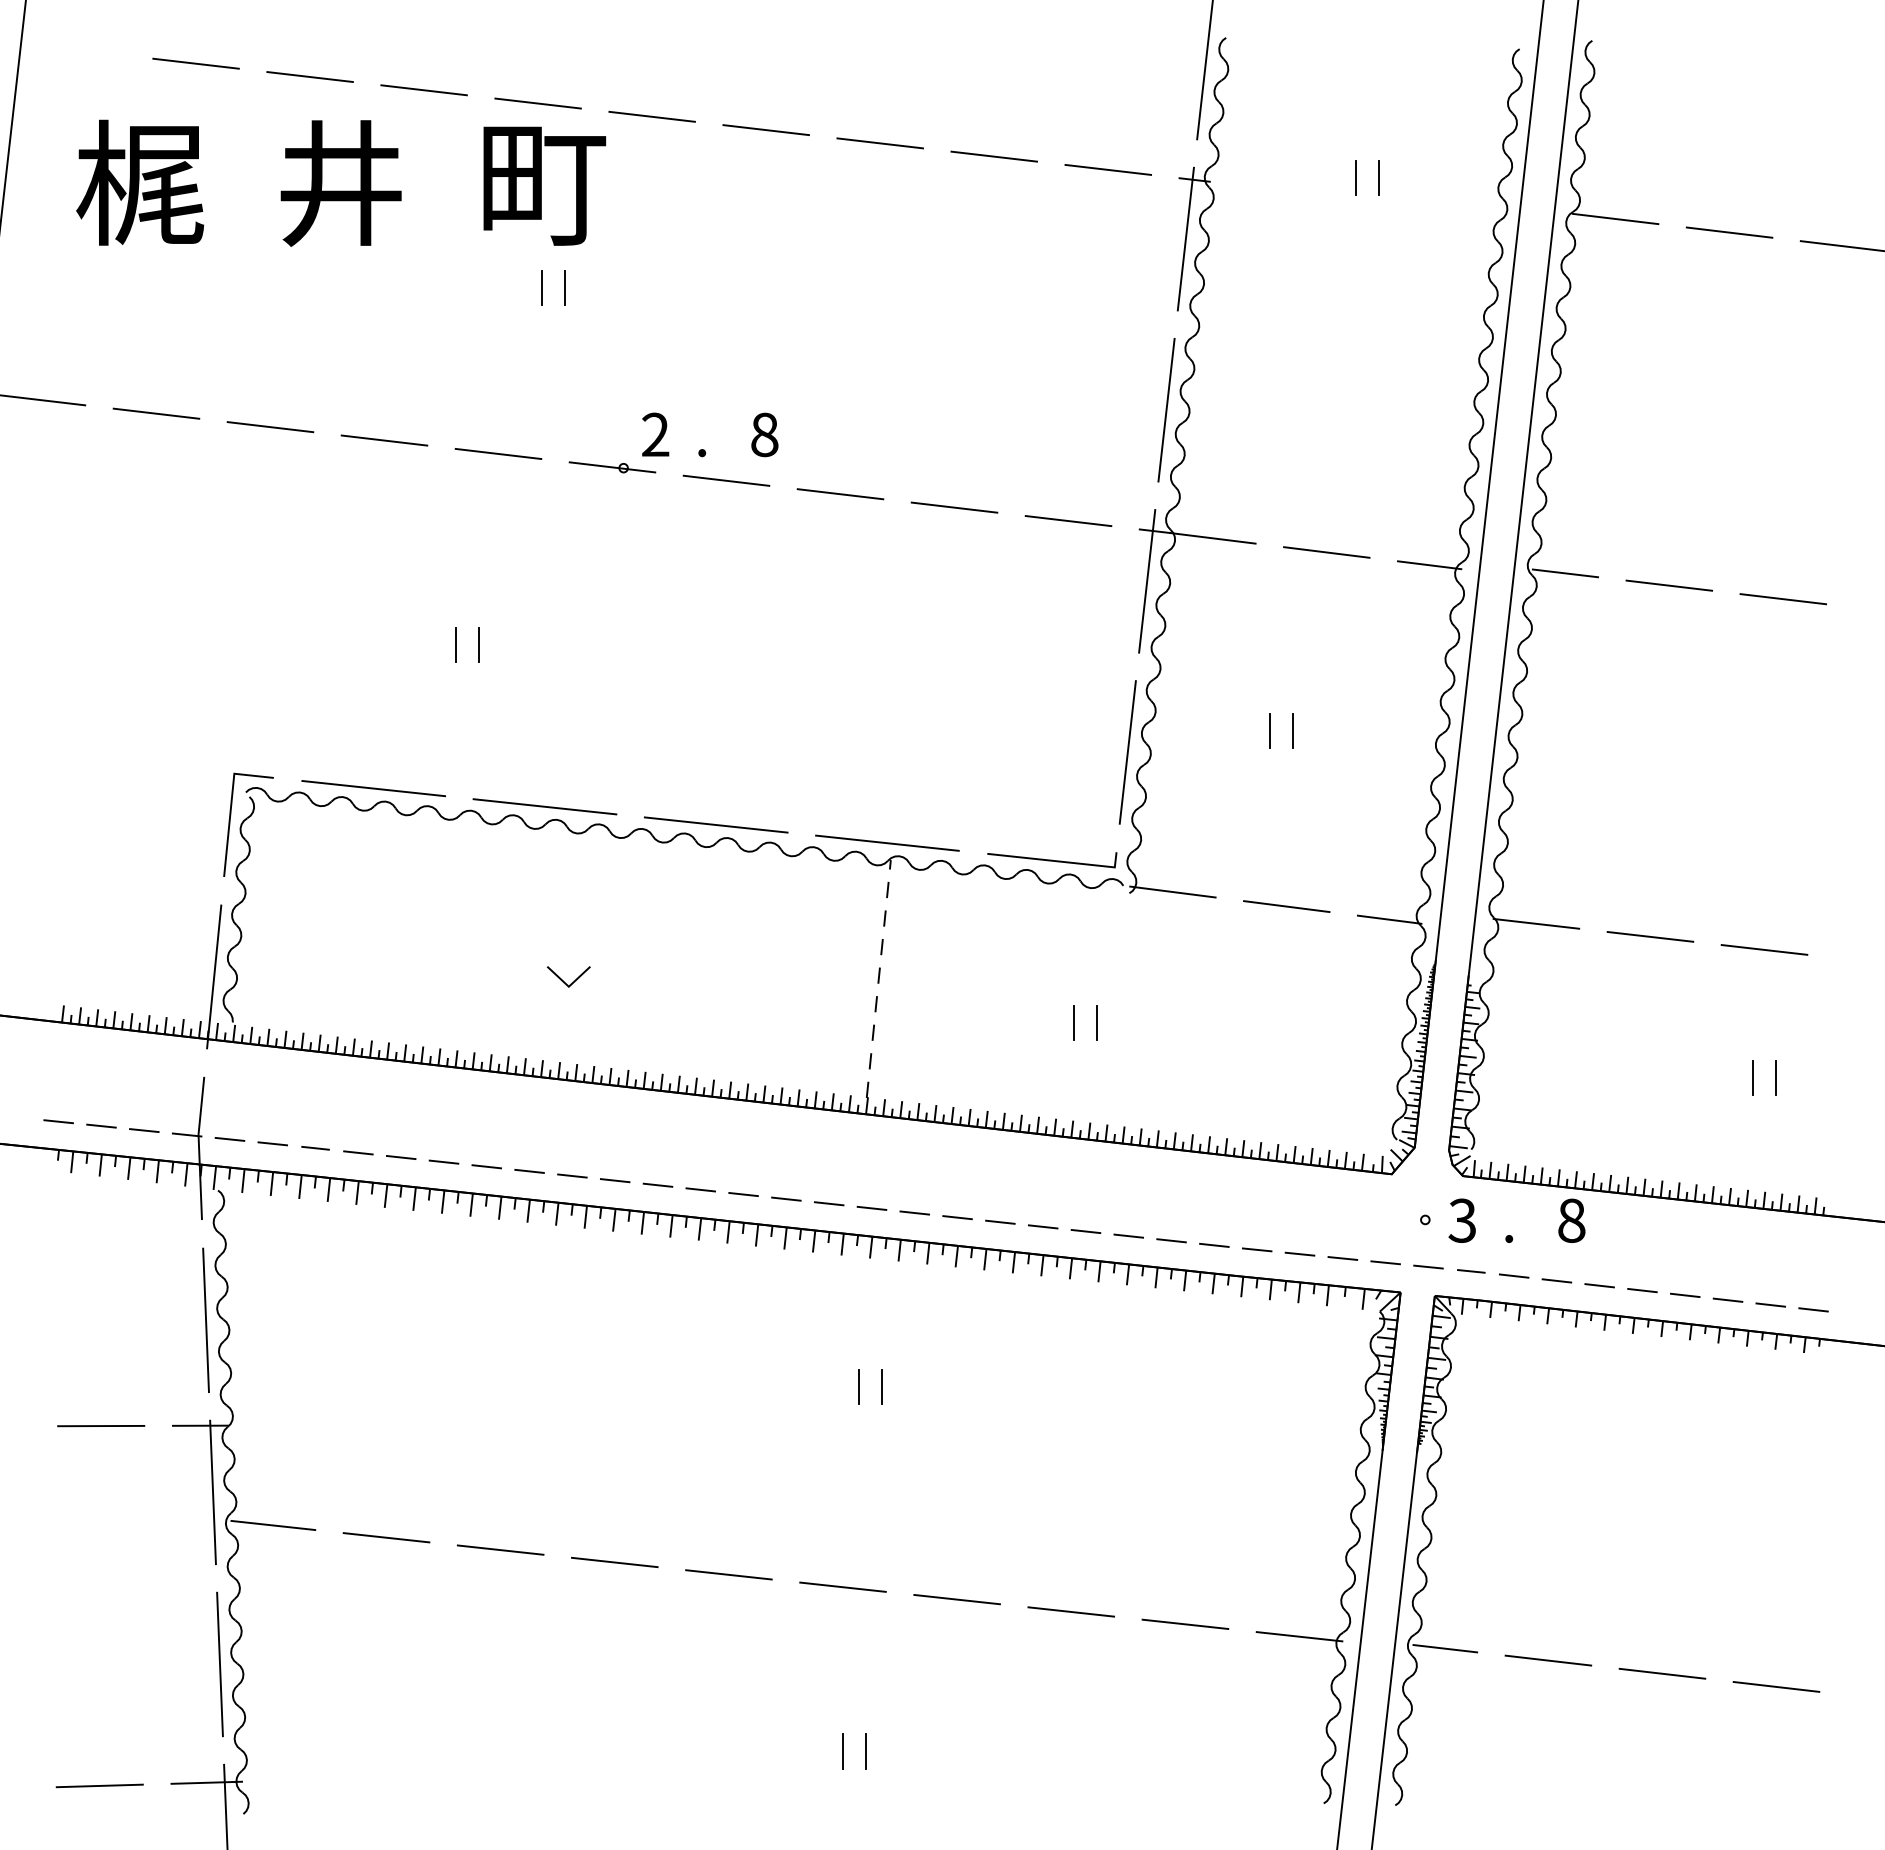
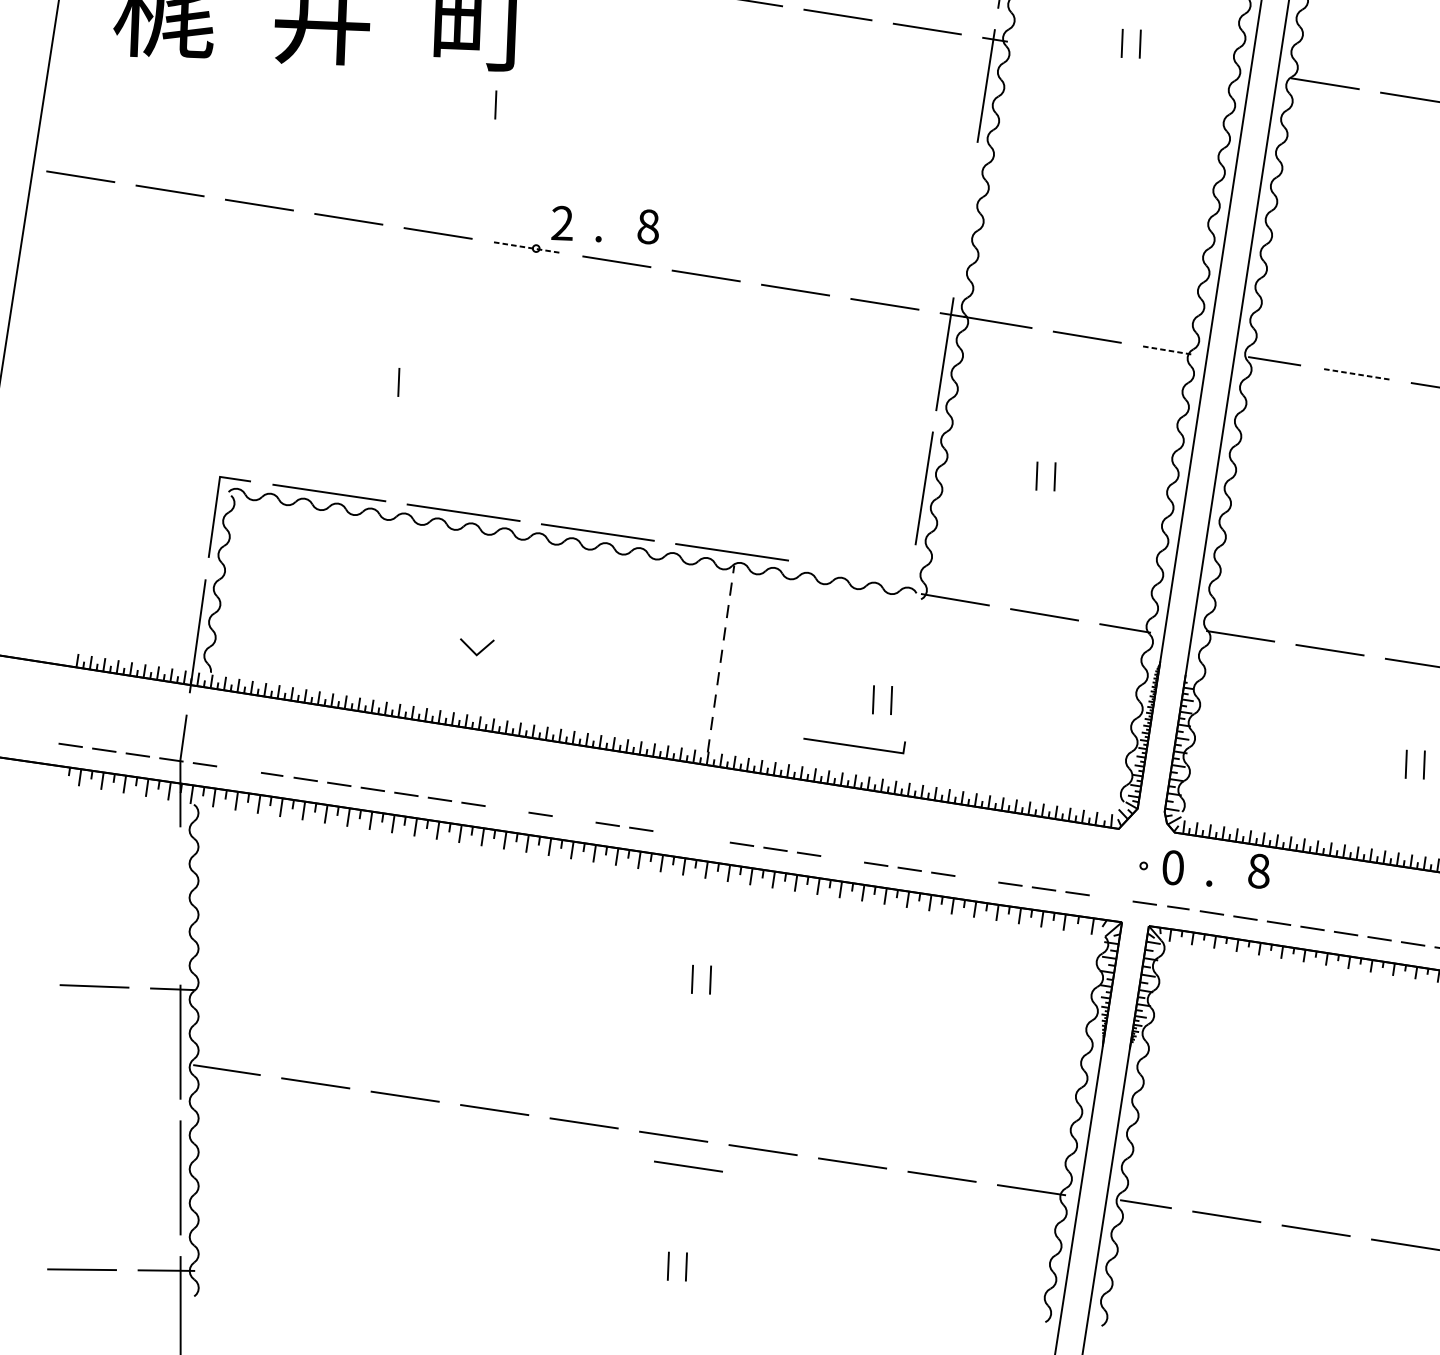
line: (542, 287) -> (478, 103), removed
line: (1166, 409) -> (965, 219), removed
line: (612, 467) -> (527, 247), solid -> dashed
line: (1429, 565) -> (1167, 350), solid -> dashed
line: (1668, 585) -> (1355, 374), solid -> dashed
line: (479, 644) -> (417, 382), removed
line: (1052, 860) -> (854, 745), moved
line: (272, 1143) -> (238, 769), removed
line: (614, 1180) -> (506, 809), removed
line: (700, 1189) -> (573, 819), removed
line: (828, 1203) -> (674, 834), removed
line: (871, 1207) -> (708, 838), removed
text: (1462, 1220) -> (1173, 867), 3 -> 0
line: (1043, 1226) -> (842, 859), removed
line: (1214, 1244) -> (976, 878), removed
line: (1385, 1262) -> (1111, 898), removed
line: (205, 1320) -> (180, 906), removed
line: (863, 1623) -> (688, 1165), added

